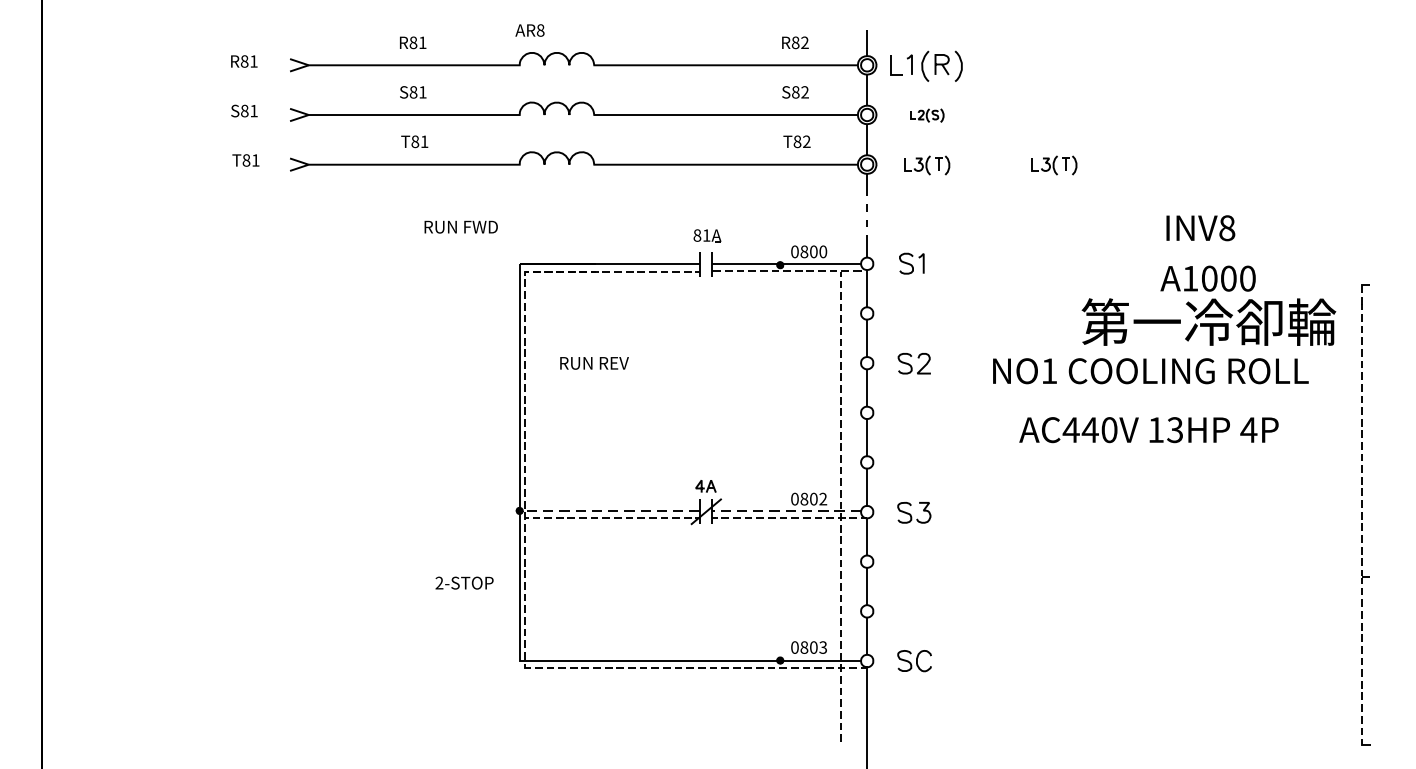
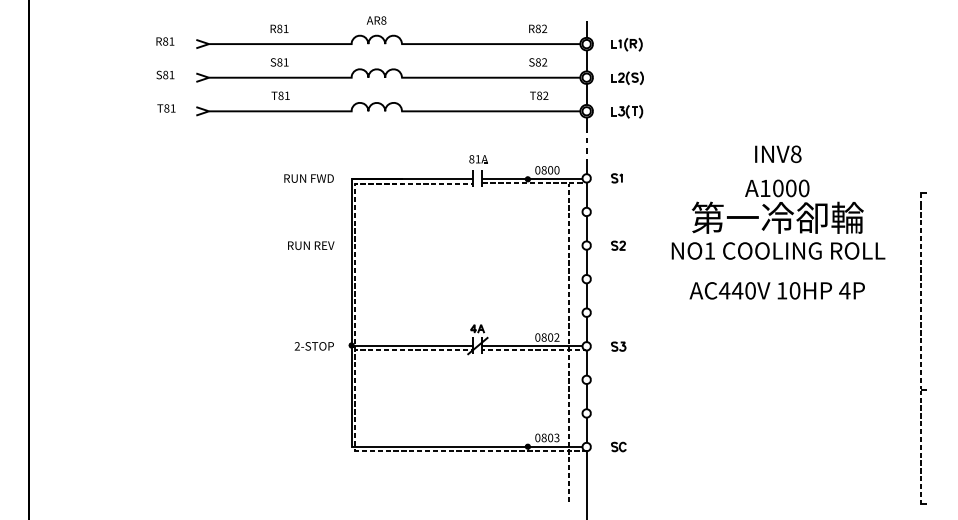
text: (529, 30) -> (376, 20), moved
part: (926, 65) -> (626, 44), size x0.62
part: (927, 114) -> (627, 77), size x1.43
part: (1054, 164) -> (713, 111), removed
text: (460, 227) -> (308, 178), moved
text: (1201, 228) -> (778, 154), moved
part: (911, 264) -> (616, 178), size x0.62
text: (1208, 305) -> (777, 206), moved
text: (594, 363) -> (311, 245), moved
part: (914, 363) -> (618, 245), size x0.62
text: (1174, 429) -> (794, 290), 13HP -> 10HP
line: (609, 510) -> (412, 345), dashed -> solid
line: (785, 510) -> (531, 345), dashed -> solid
part: (914, 512) -> (618, 346), size x0.62
text: (463, 583) -> (313, 346), moved
part: (914, 660) -> (618, 446), size x0.62

